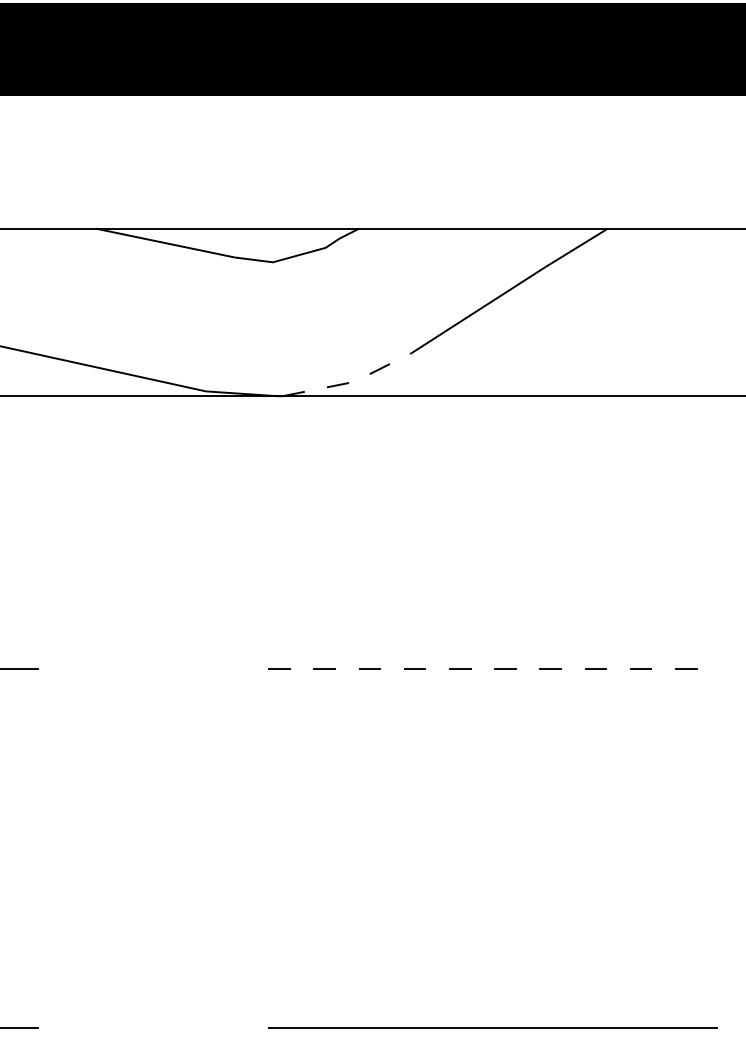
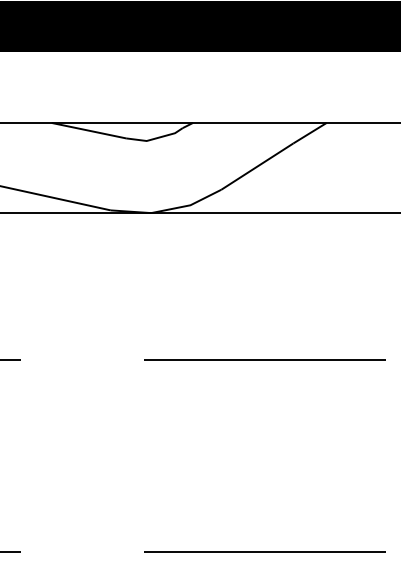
line: (350, 382) -> (188, 205), dashed -> solid
line: (493, 668) -> (265, 359), dashed -> solid

